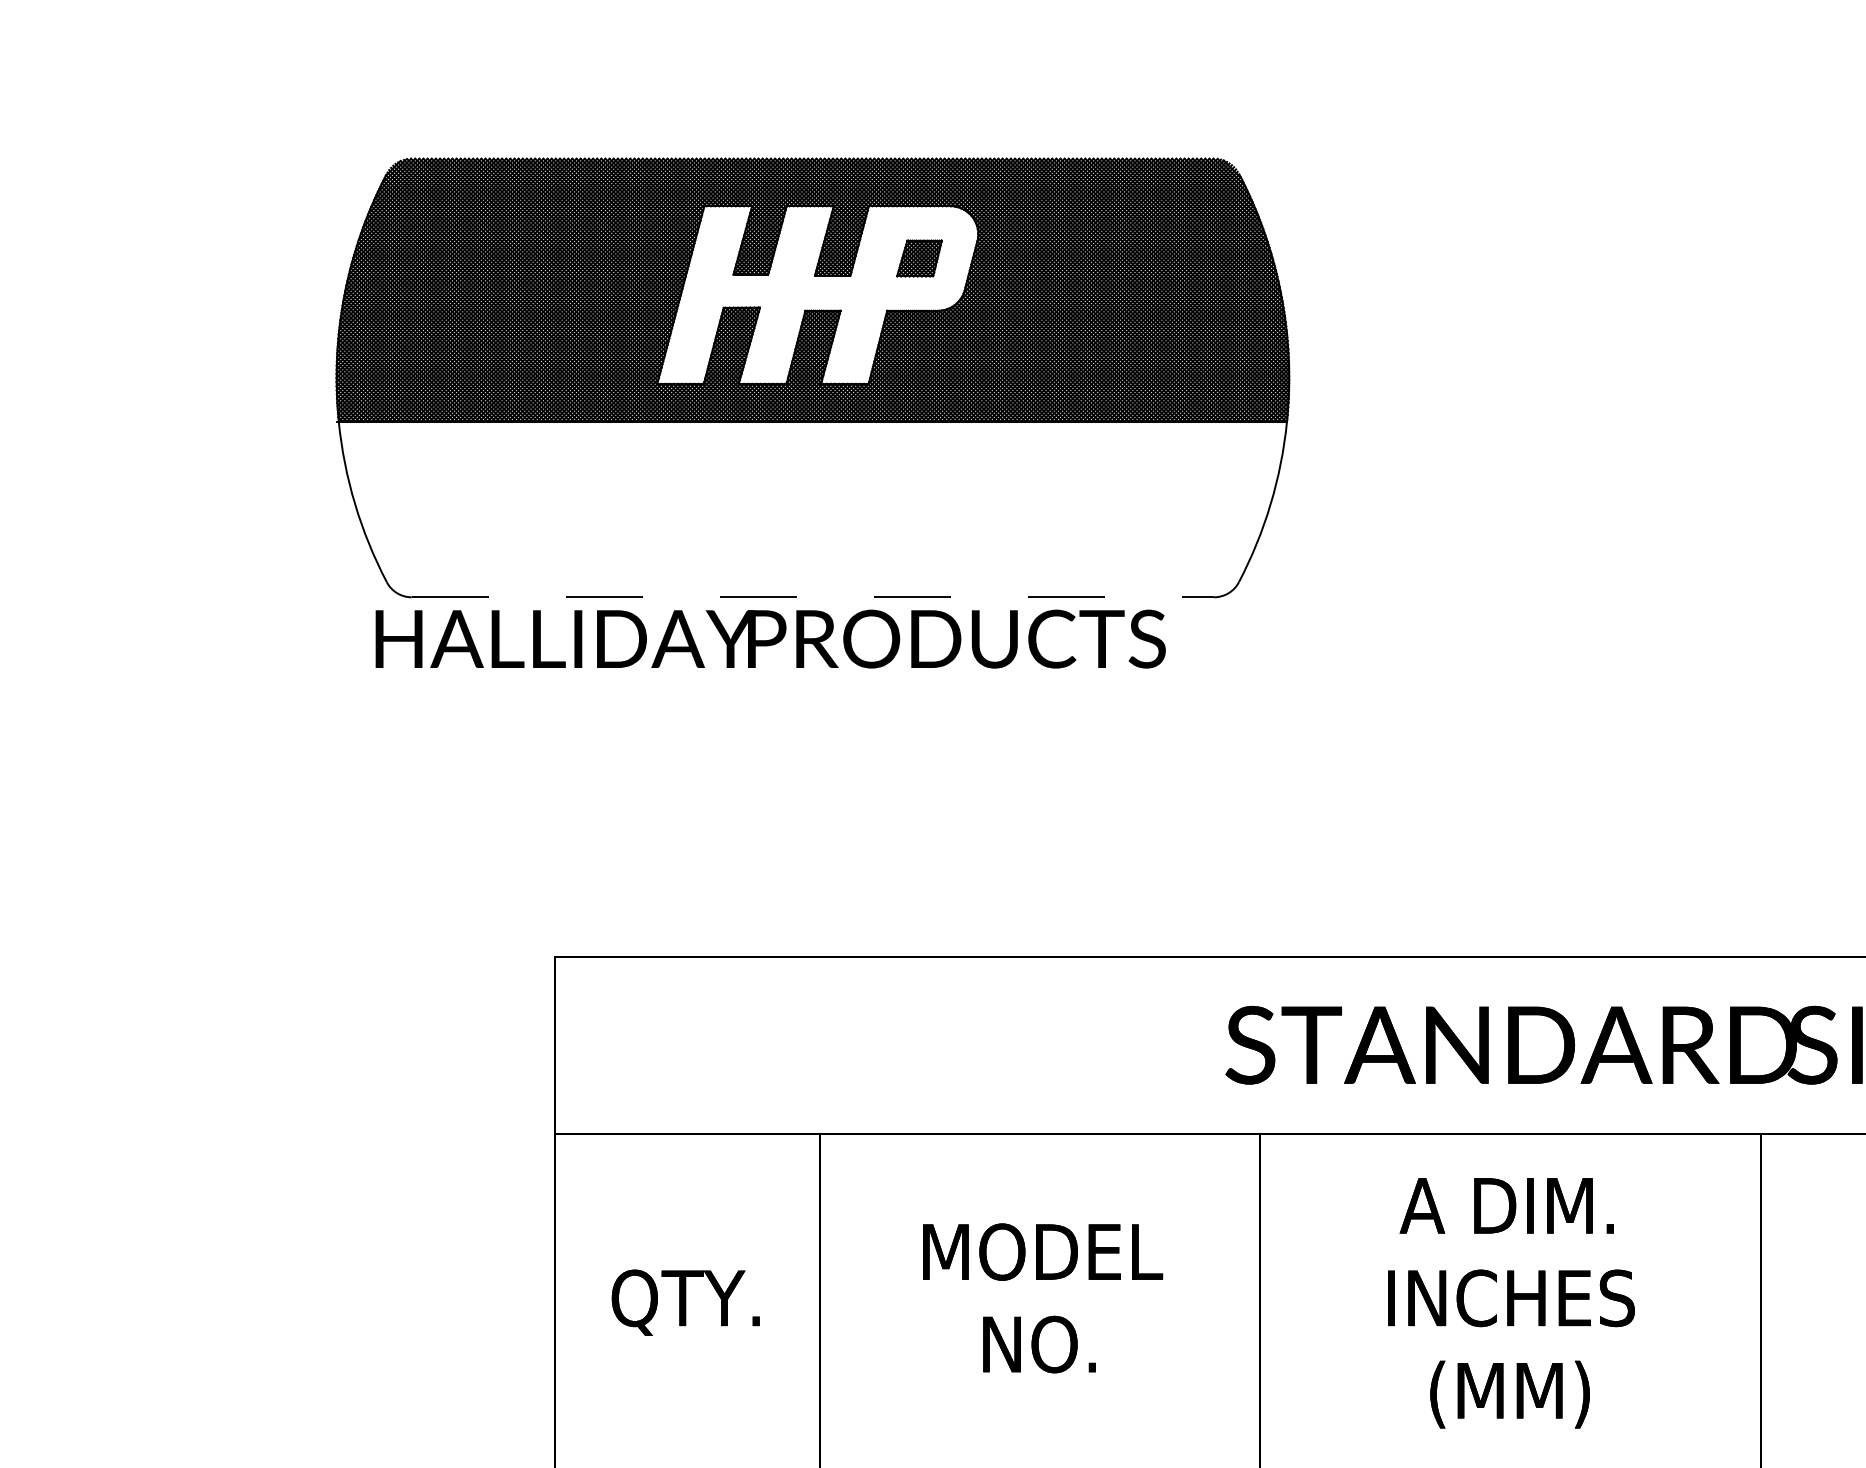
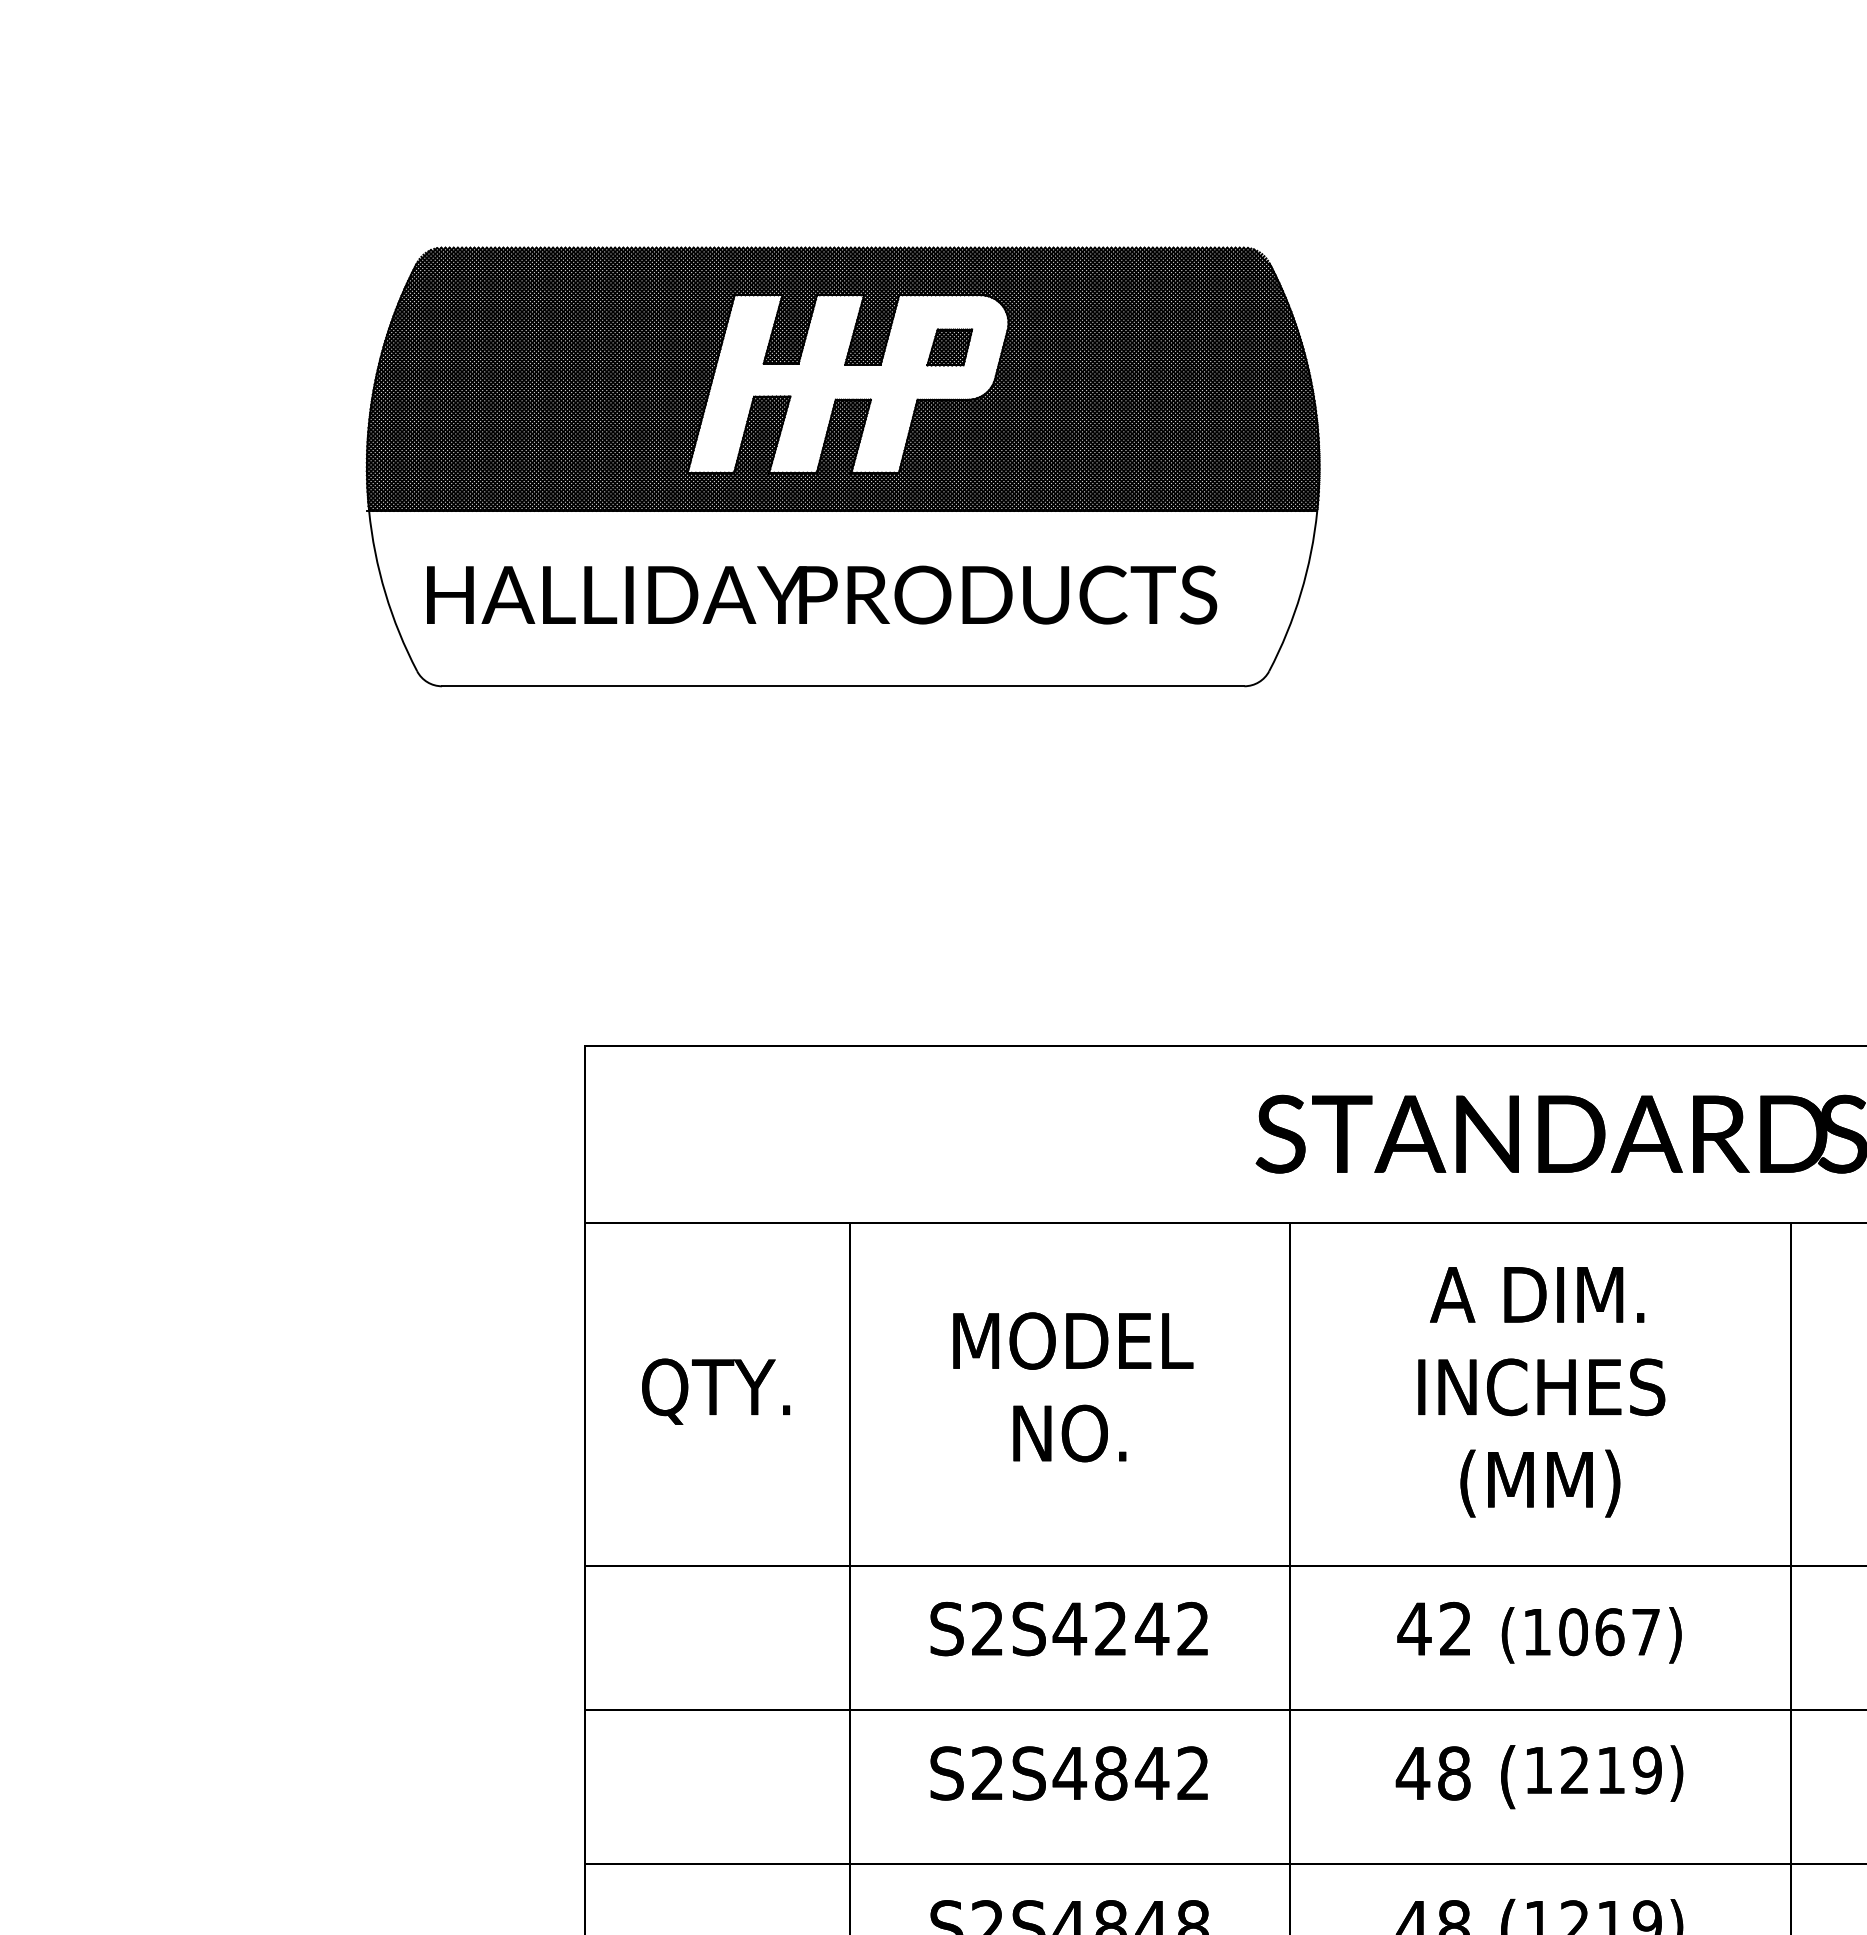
line: (813, 597) -> (843, 686), dashed -> solid
text: (771, 638) -> (822, 594), moved

